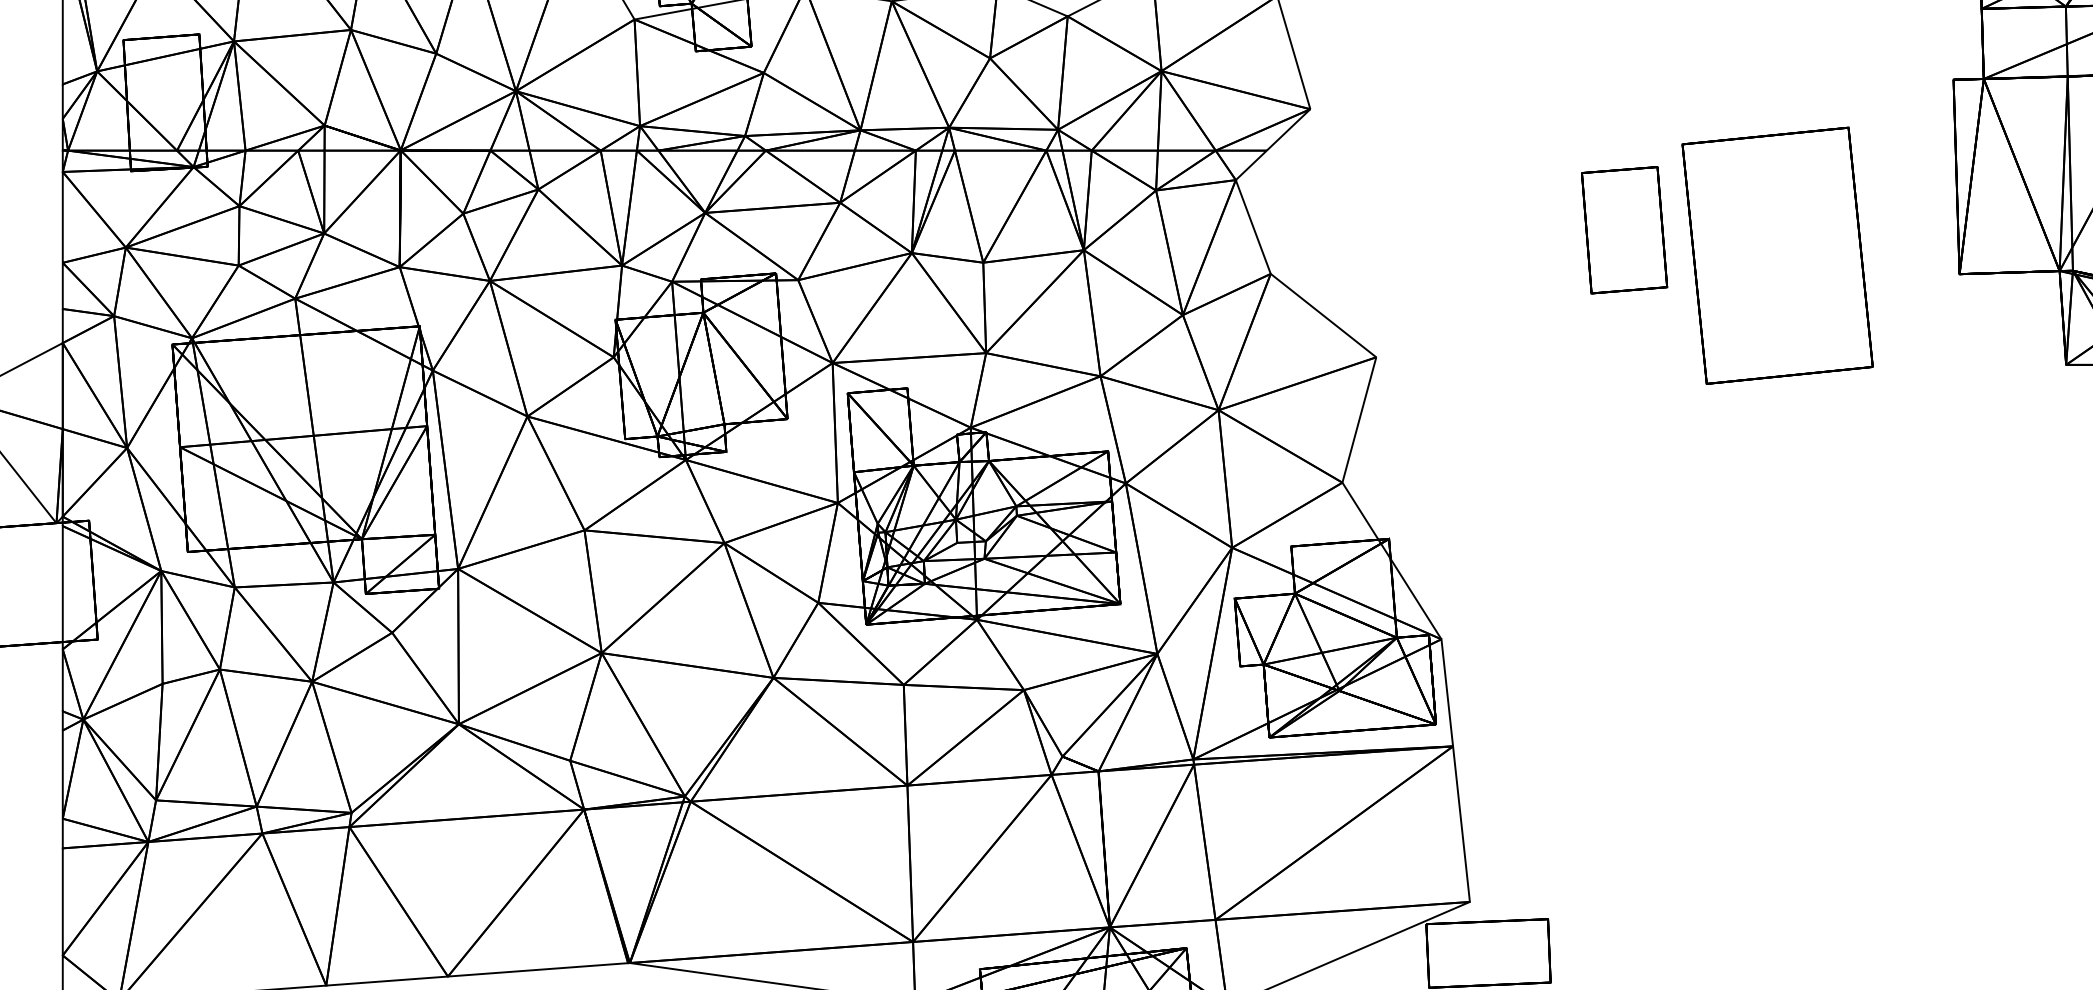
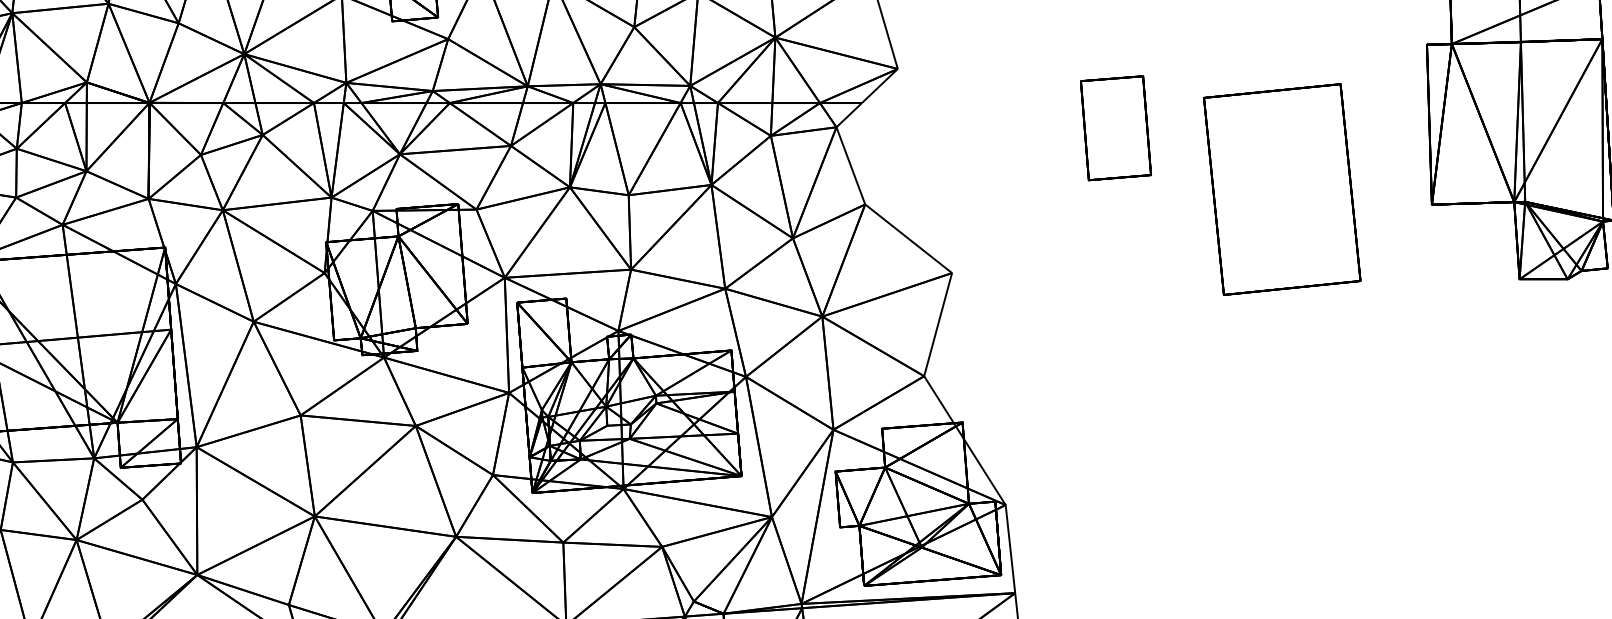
part: (1624, 230) -> (1115, 128), moved

